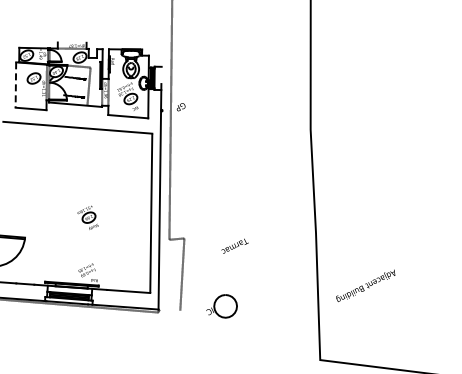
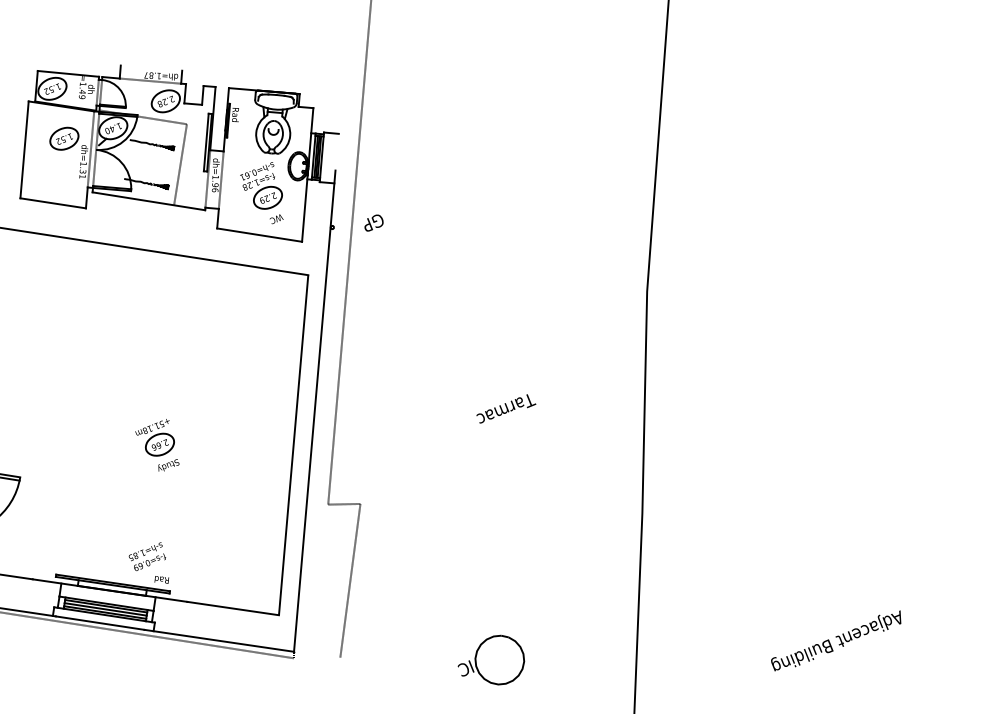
line: (15, 85) -> (23, 150), dashed -> solid
text: (234, 245) -> (505, 407), moved
text: (365, 285) -> (836, 639), moved
part: (221, 306) -> (490, 659), moved

